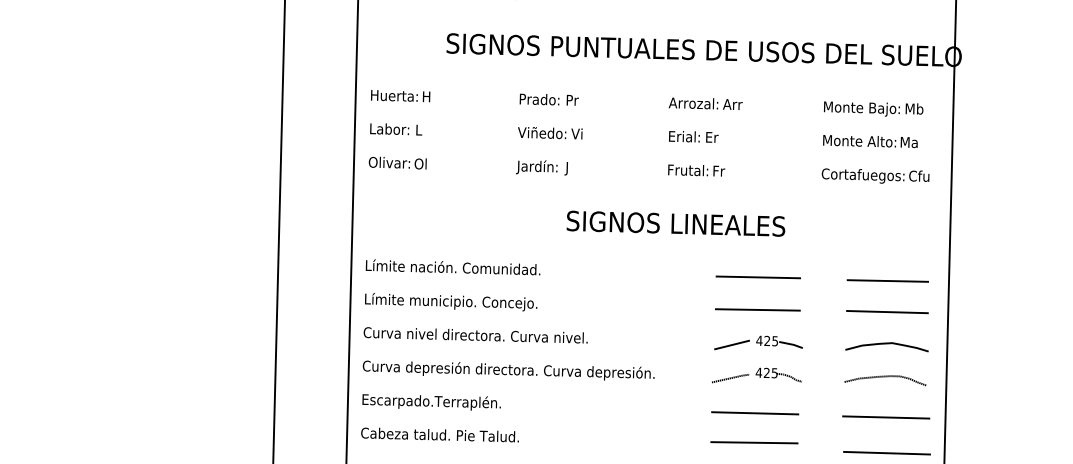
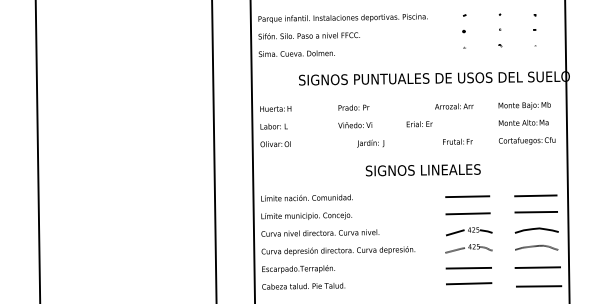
text: (706, 103) -> (454, 106), moved
text: (693, 137) -> (419, 124), moved
text: (541, 167) -> (370, 143), moved
text: (695, 169) -> (457, 141), moved

